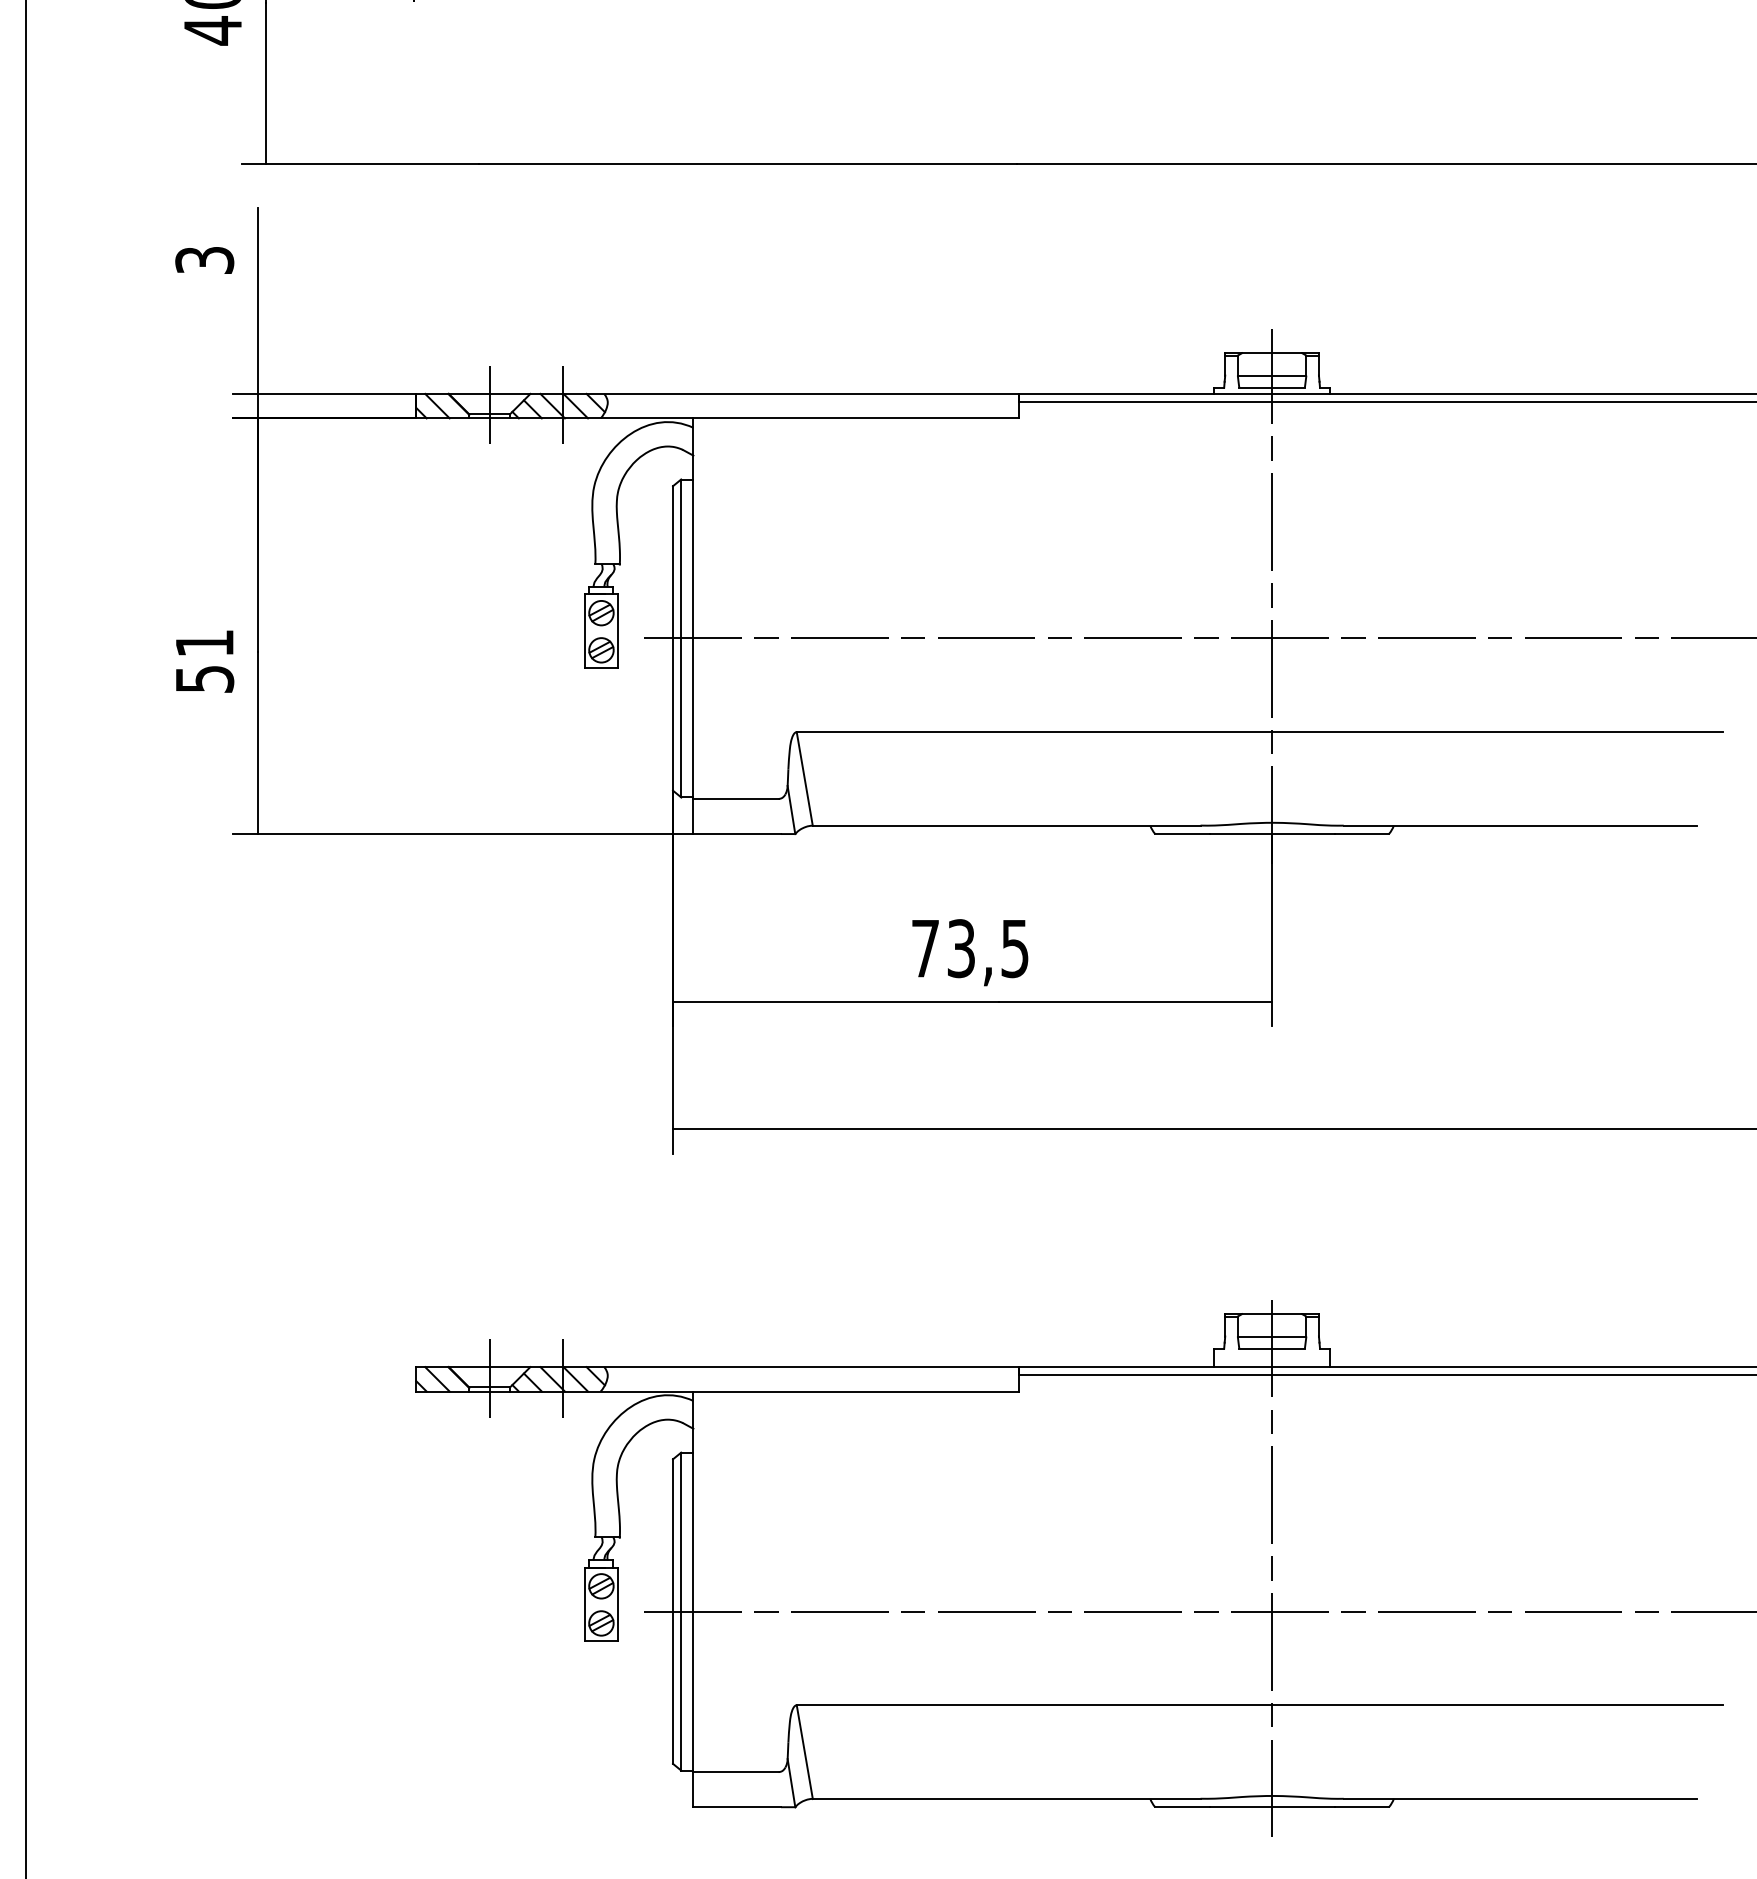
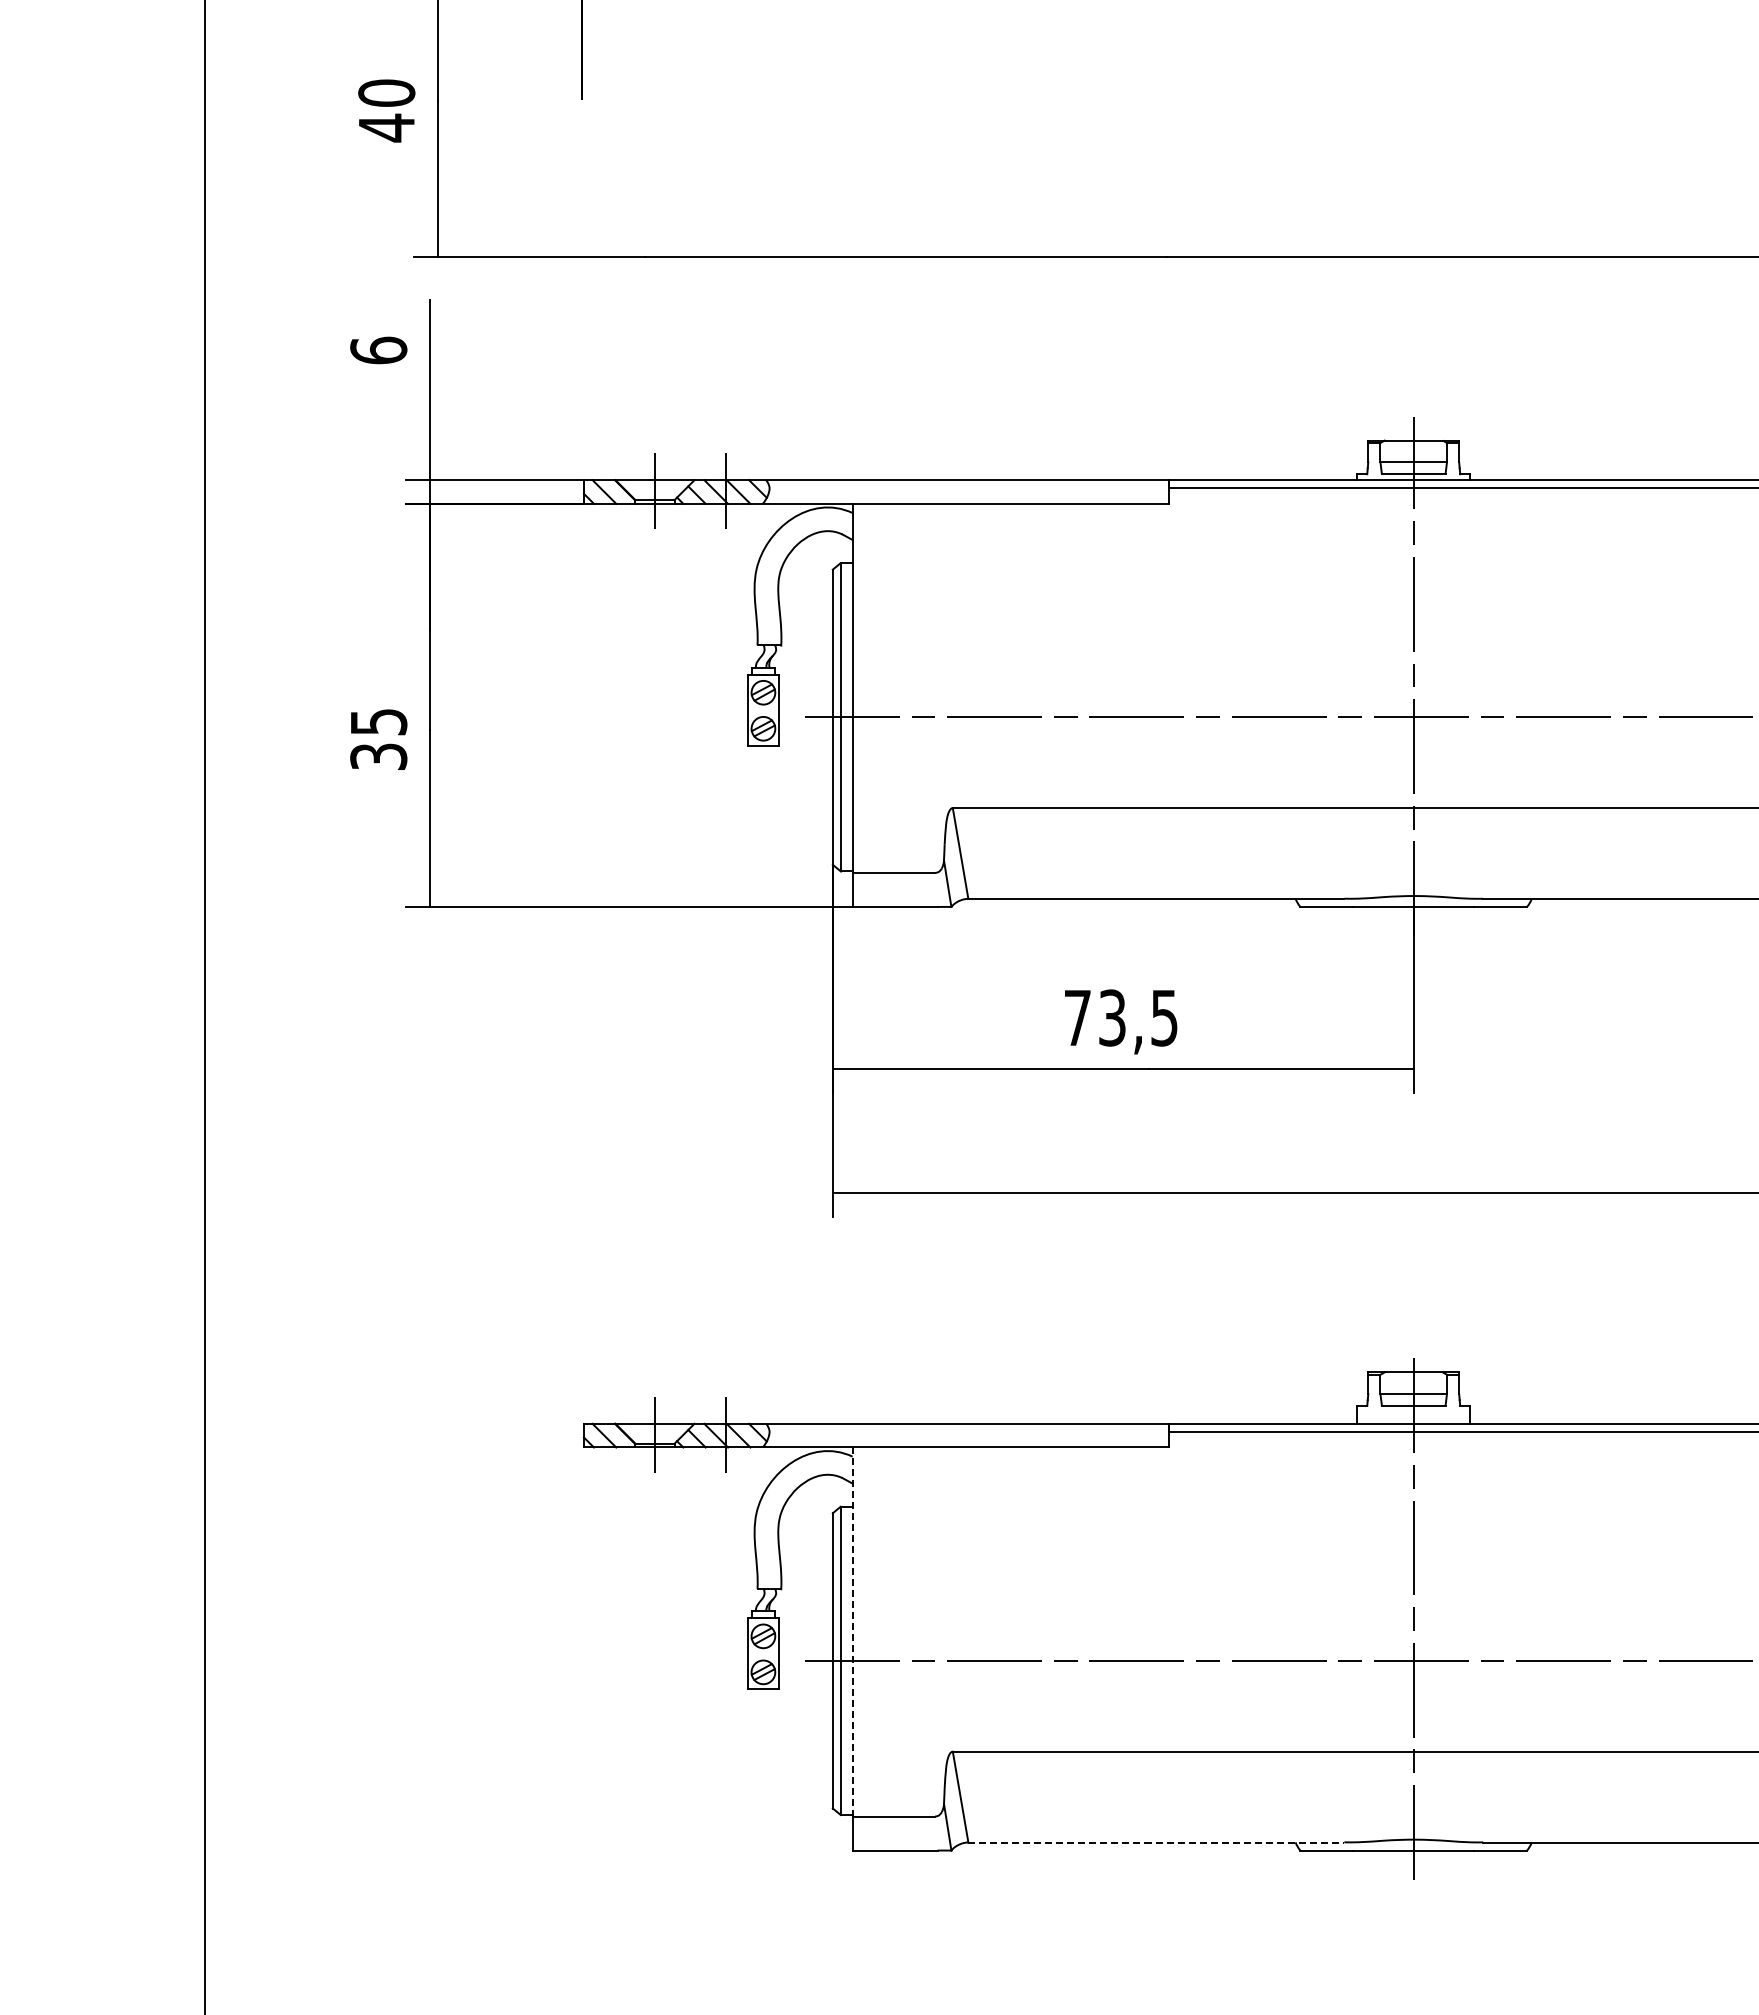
text: (204, 260) -> (378, 350), 3 -> 6
text: (204, 661) -> (378, 739), 51 -> 35
line: (693, 1582) -> (852, 1632), solid -> dashed
line: (1006, 1798) -> (1156, 1842), solid -> dashed

